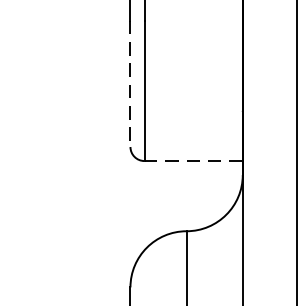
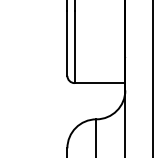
line: (130, 84) -> (67, 43), dashed -> solid
line: (192, 161) -> (99, 83), dashed -> solid

